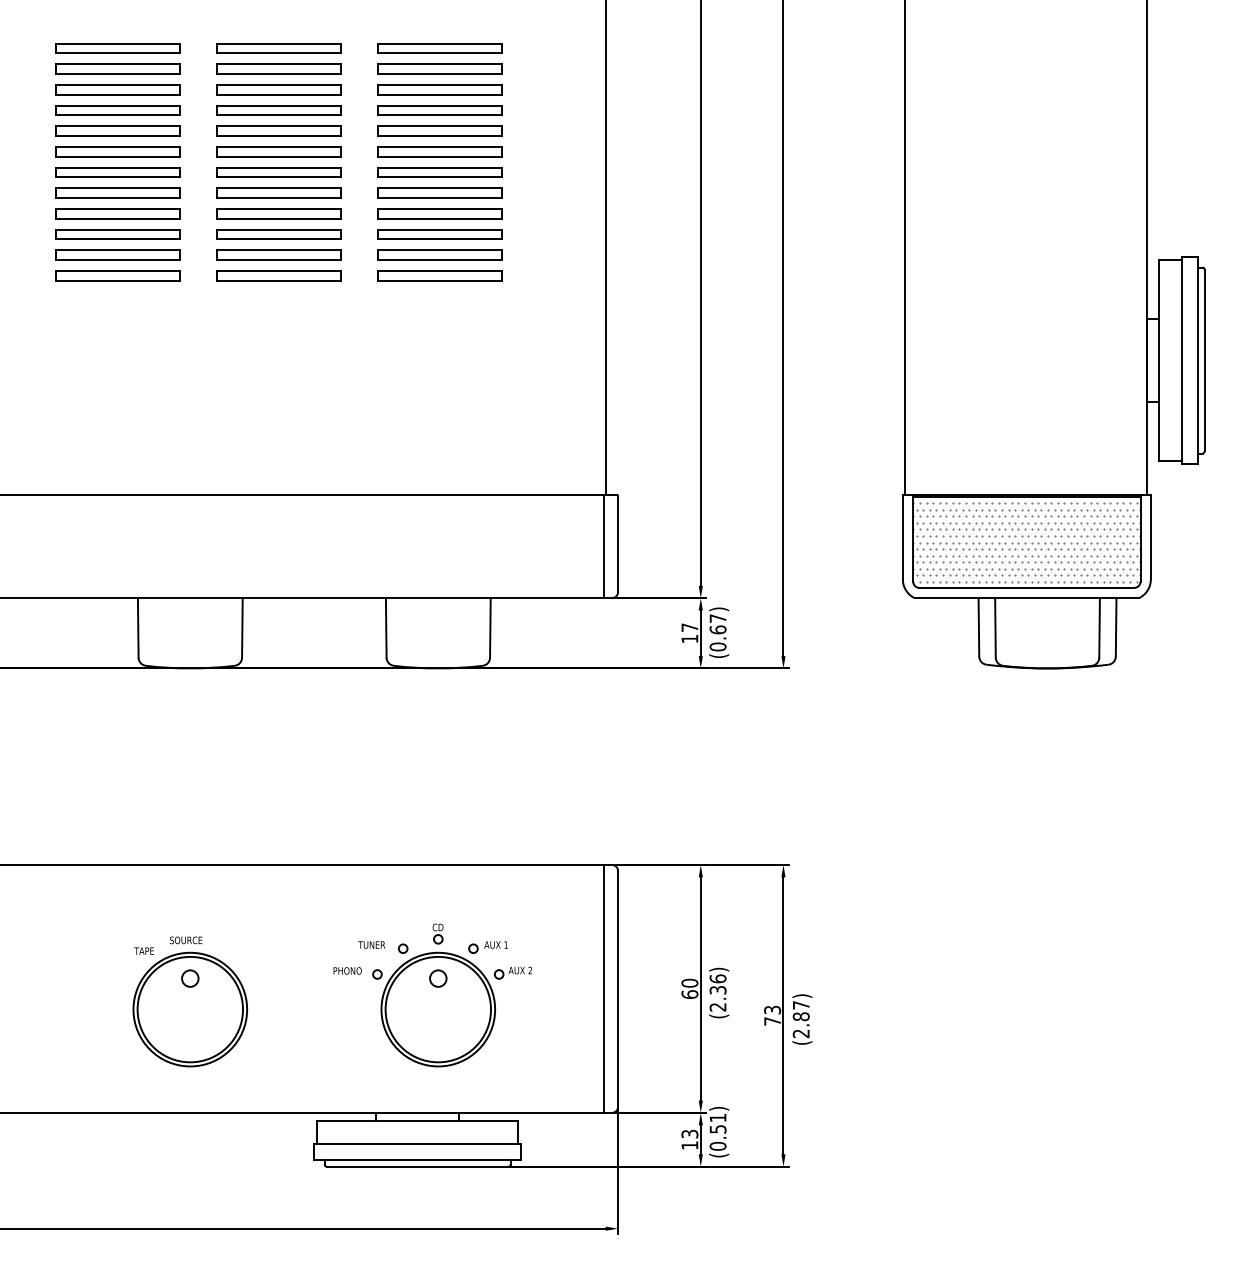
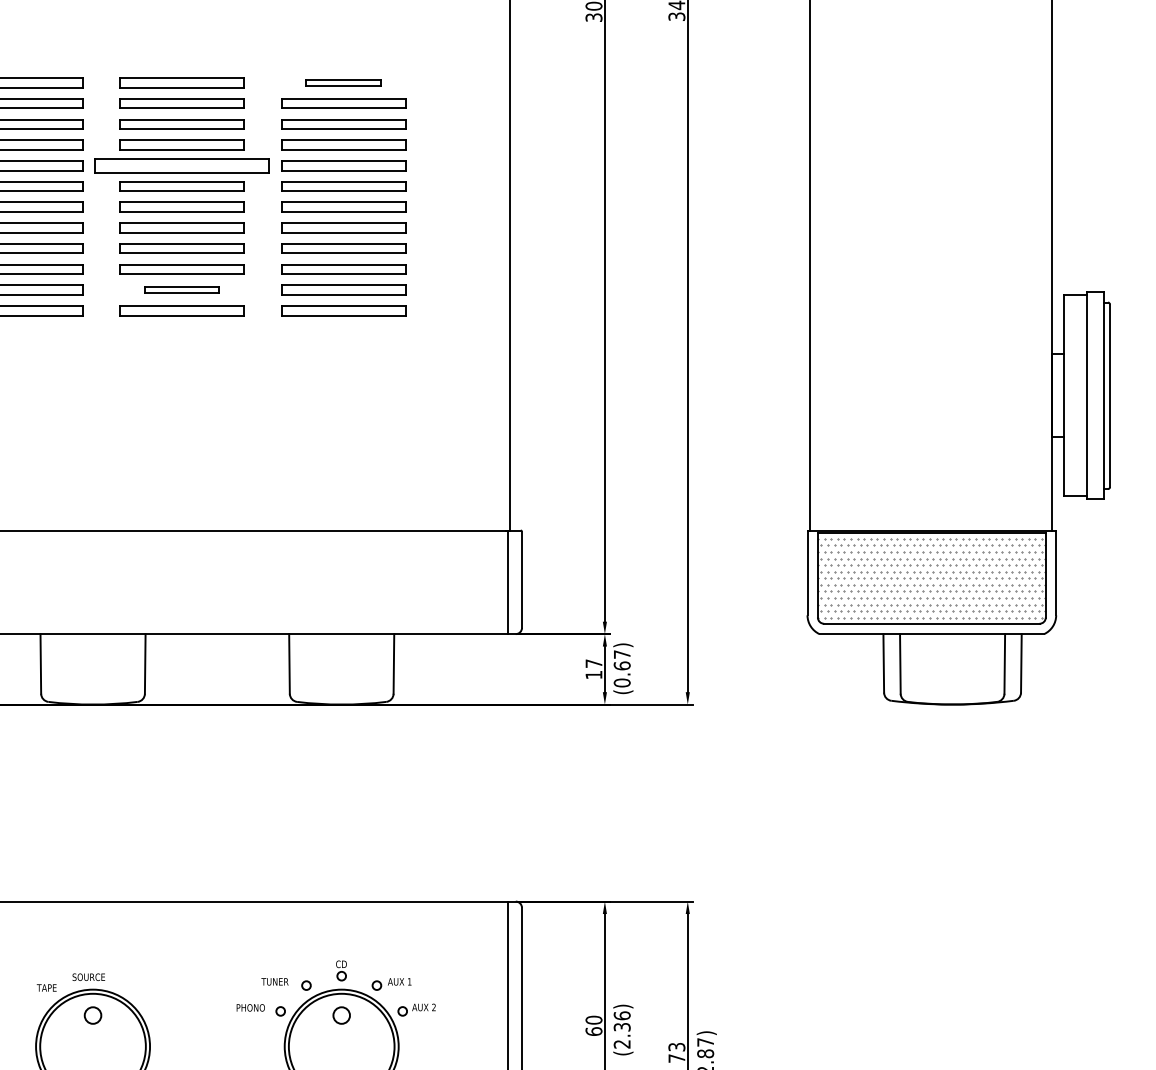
part: (439, 48) -> (342, 82), size x0.6
part: (278, 130) -> (181, 165), size x1.4
part: (278, 254) -> (181, 289), size x0.6

